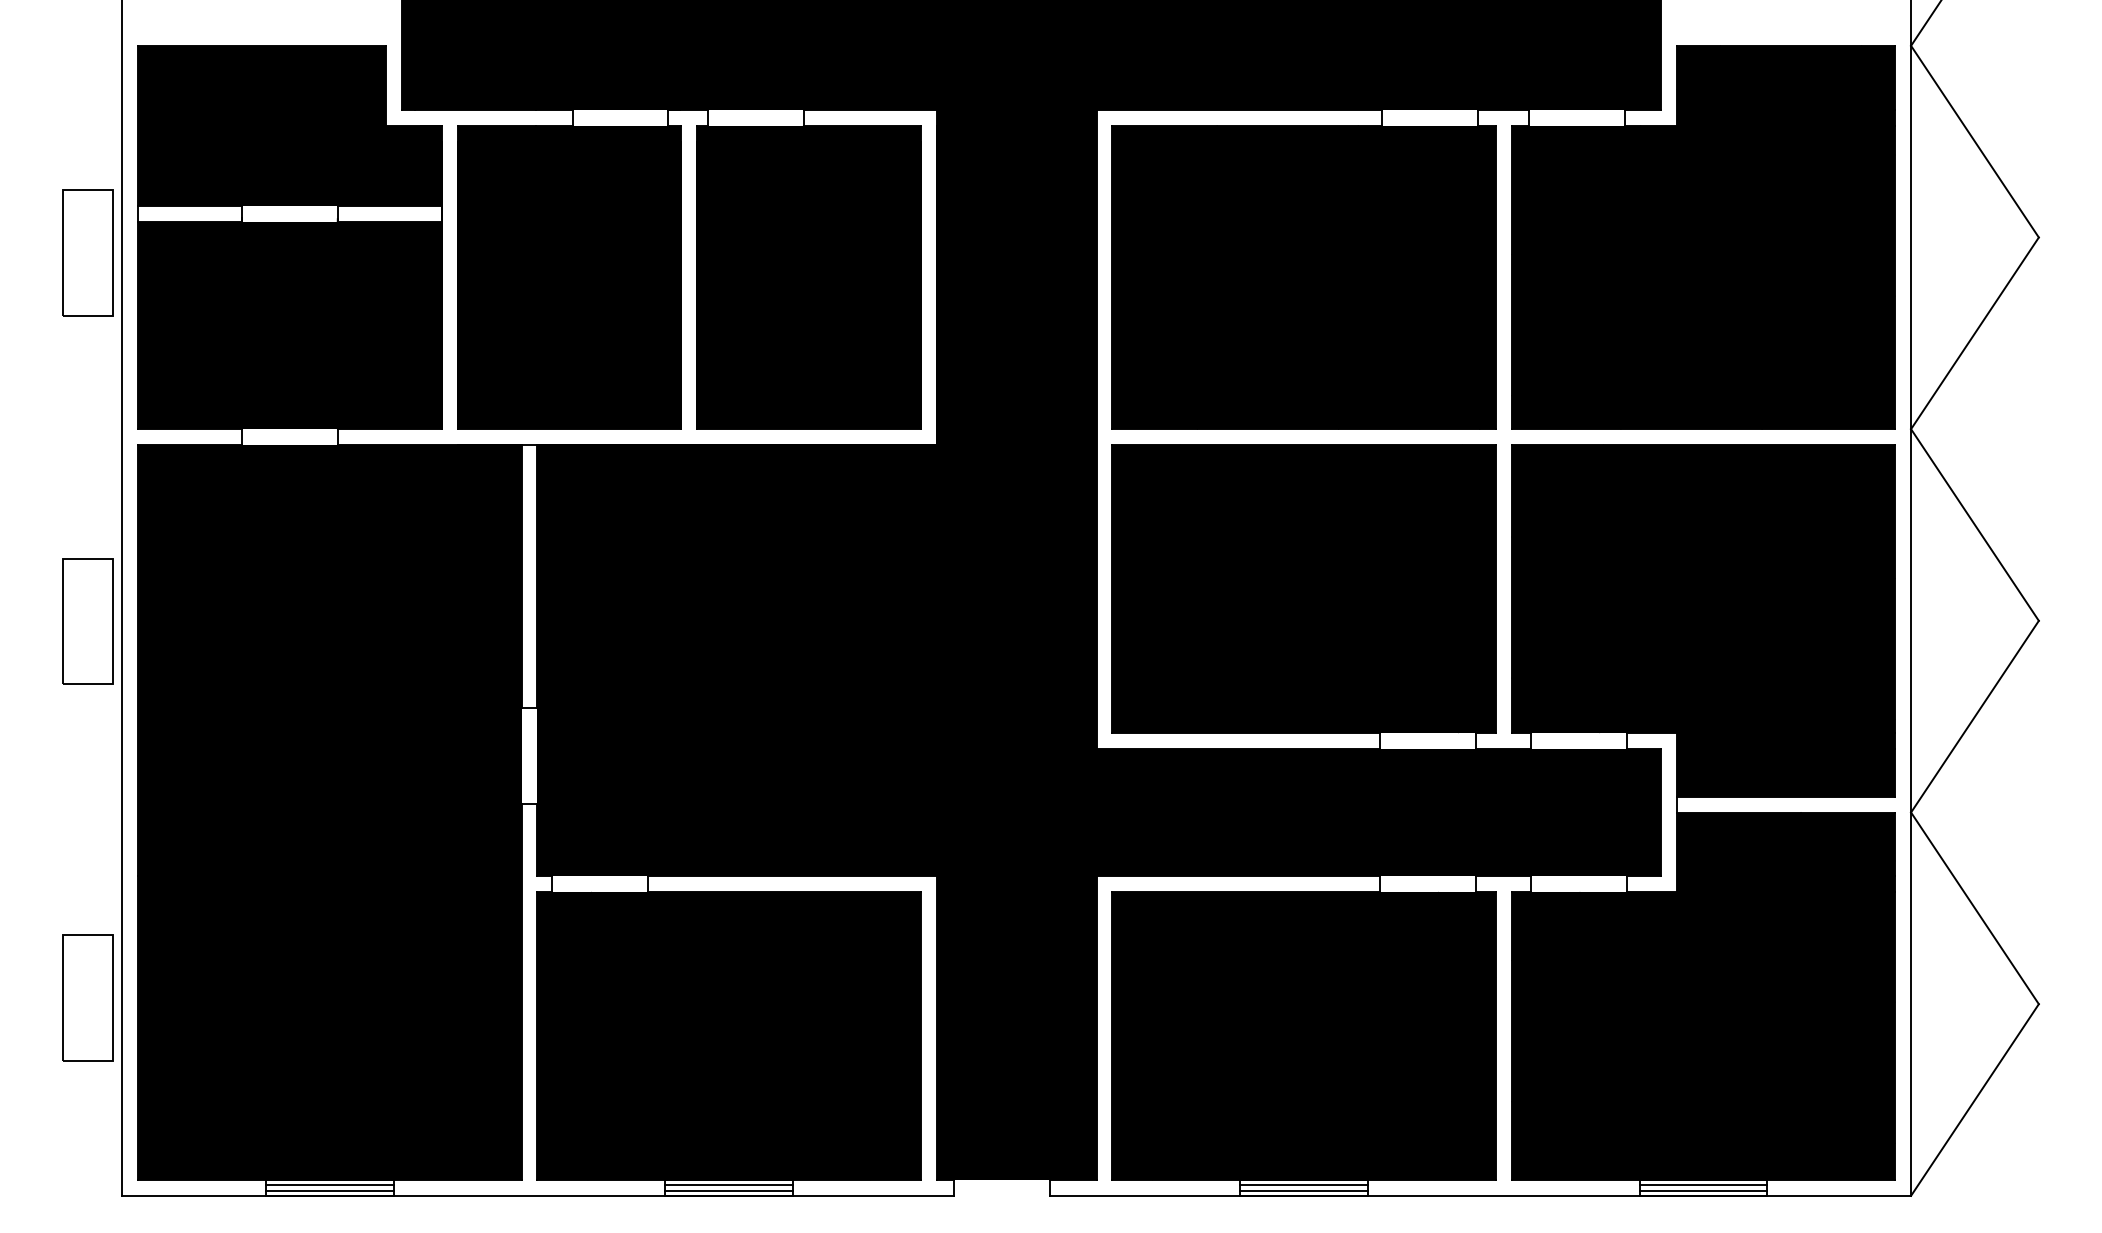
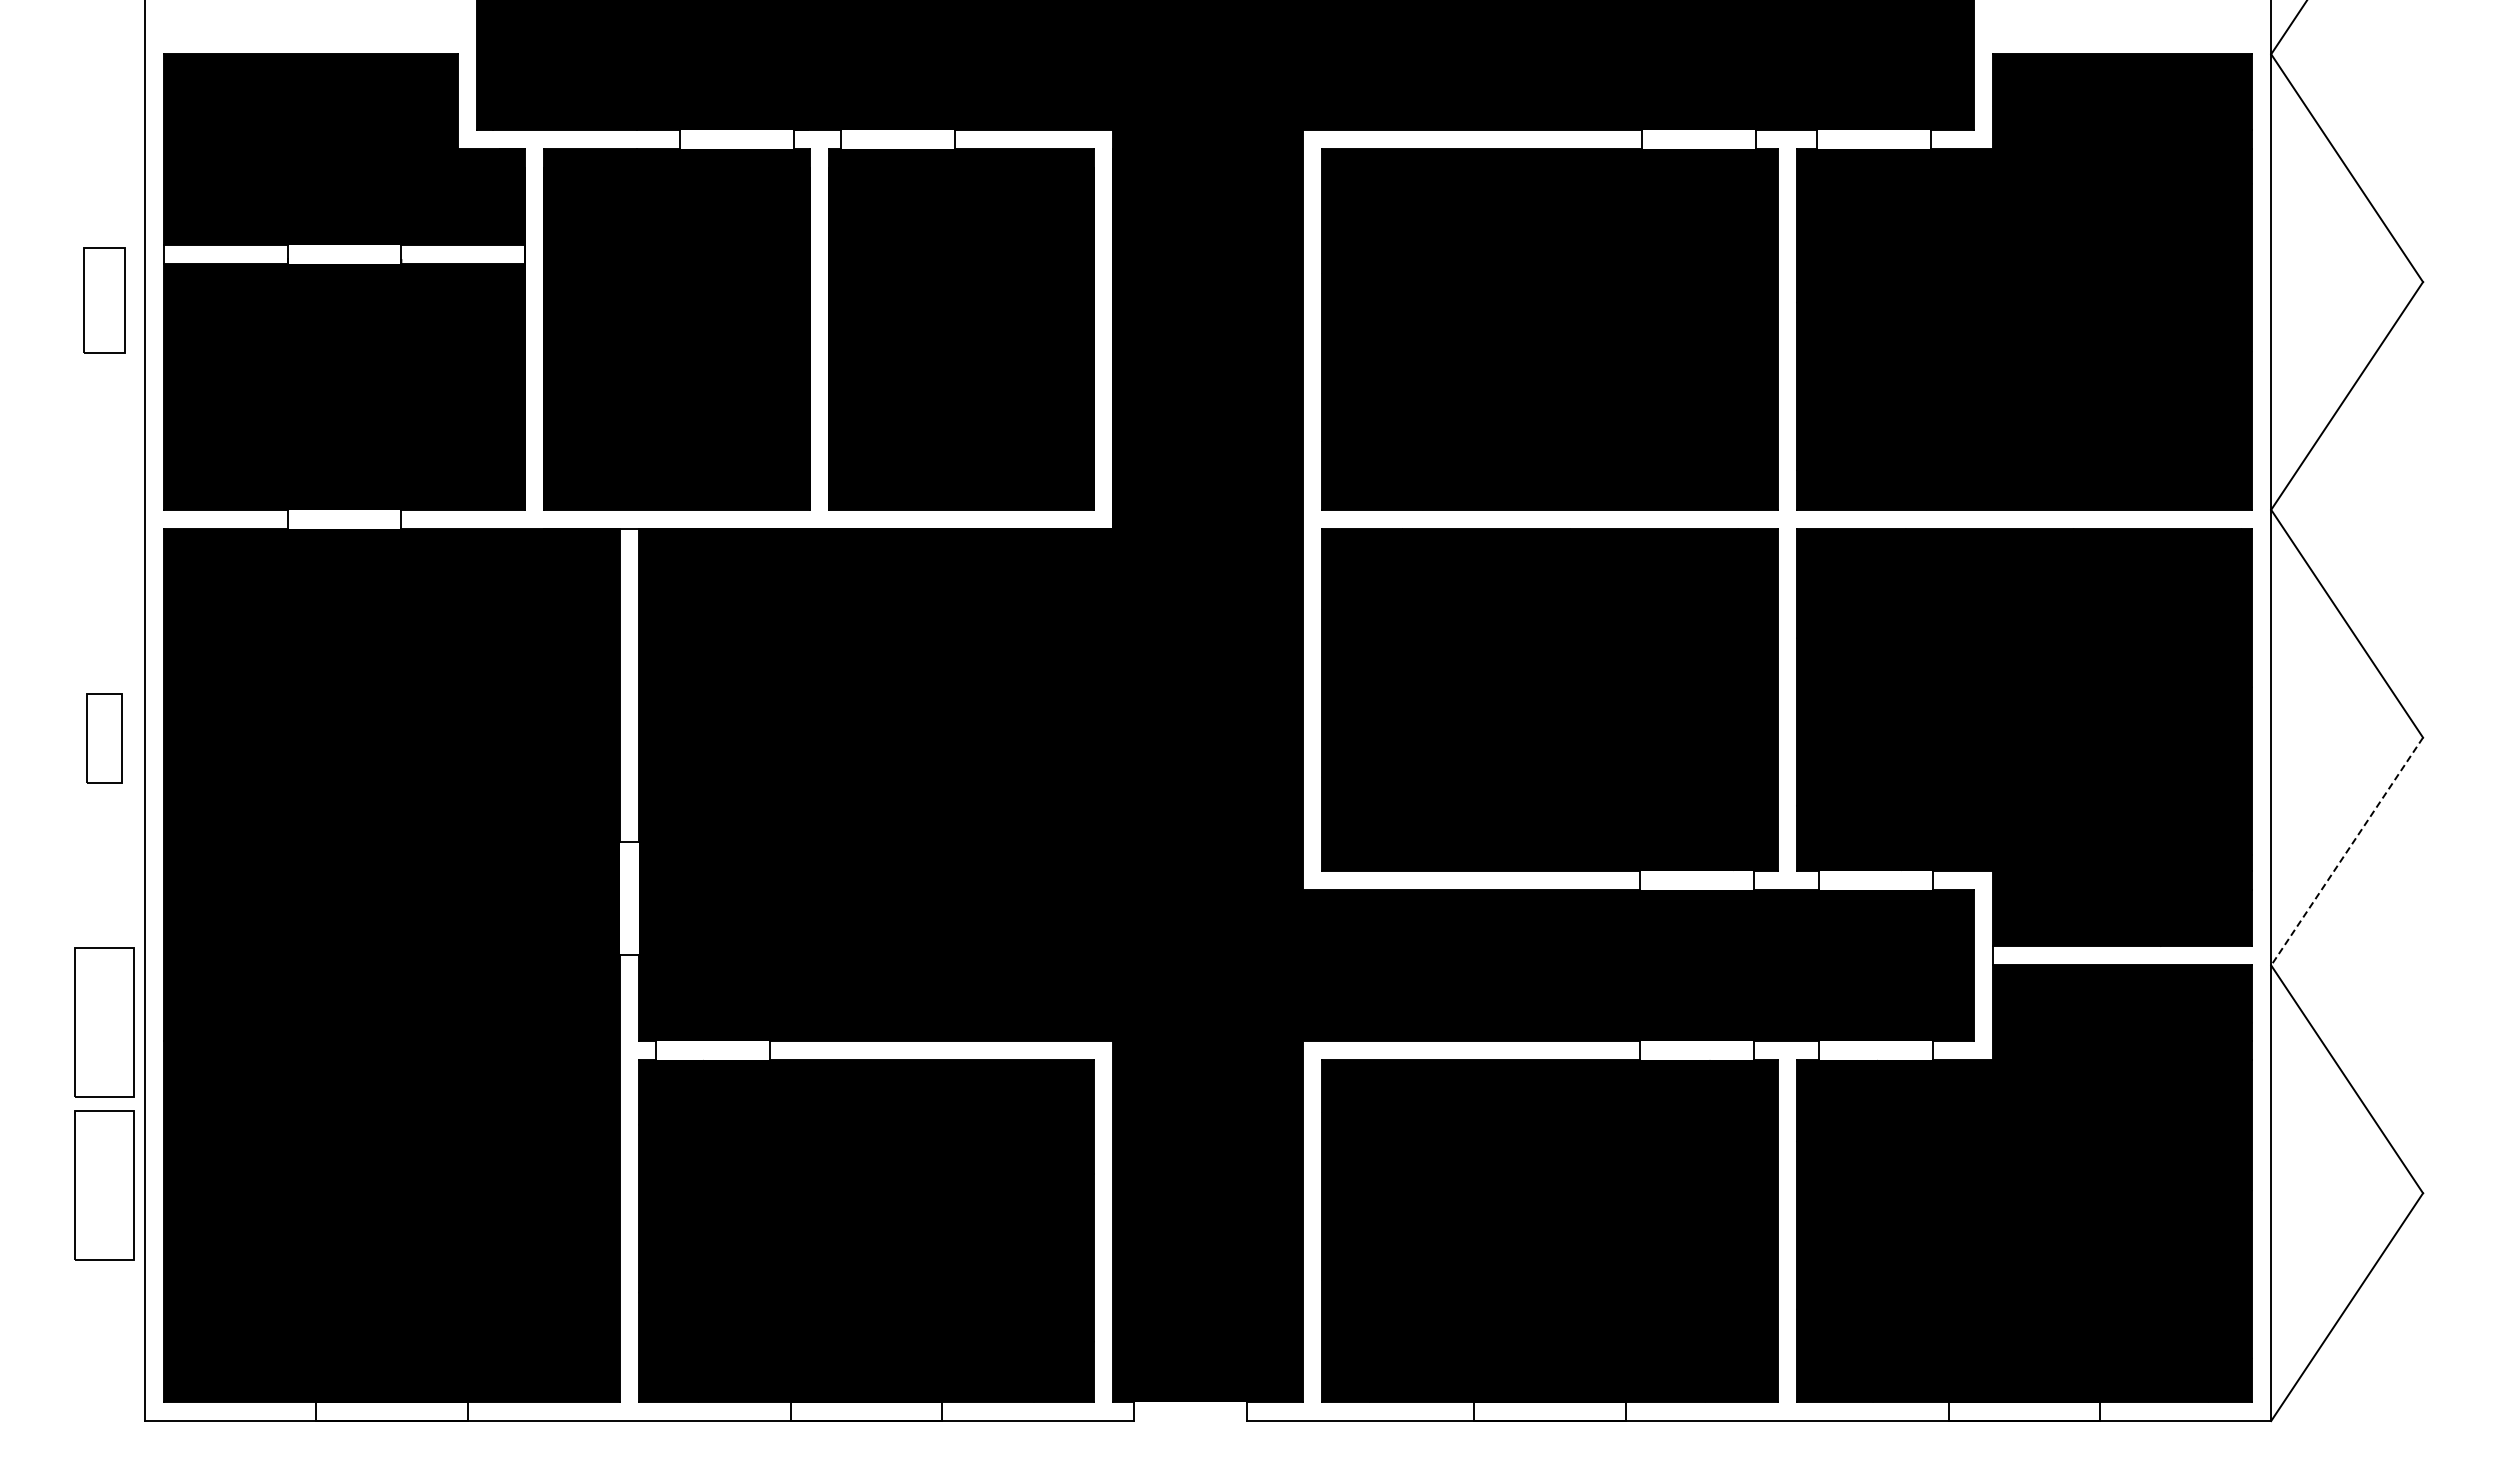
part: (88, 253) -> (104, 300), size x0.7
part: (88, 621) -> (104, 738), size x0.6
line: (1975, 716) -> (2347, 851), solid -> dashed
part: (88, 860) -> (104, 1022), added
line: (329, 1185) -> (391, 1408), removed
line: (729, 1185) -> (866, 1408), removed
line: (1303, 1185) -> (1549, 1408), removed
line: (1703, 1185) -> (2024, 1408), removed
line: (329, 1190) -> (391, 1414), removed
line: (729, 1190) -> (866, 1414), removed
line: (1303, 1190) -> (1549, 1414), removed
line: (1703, 1190) -> (2024, 1414), removed

